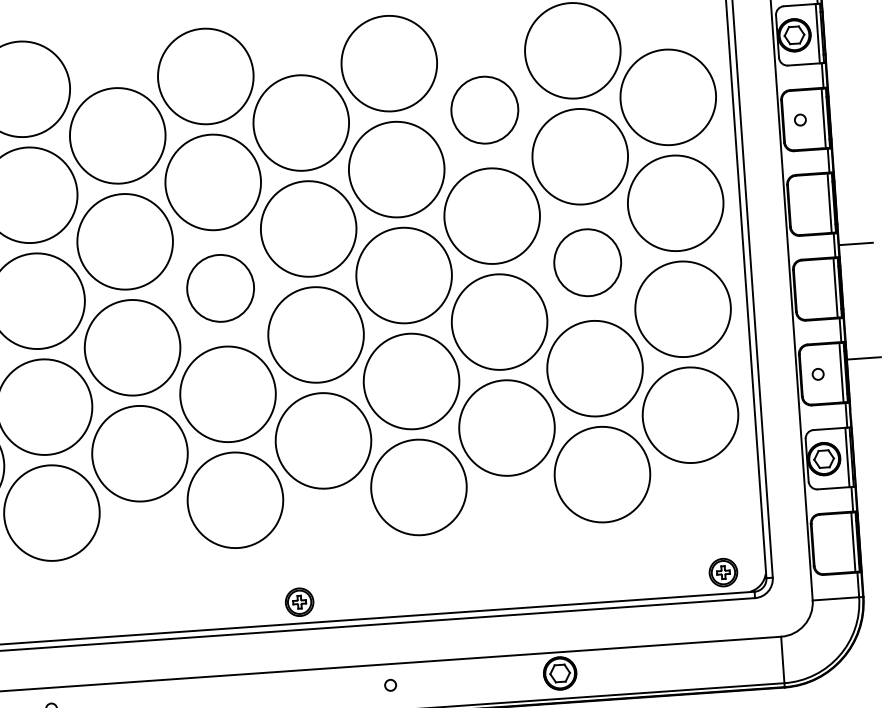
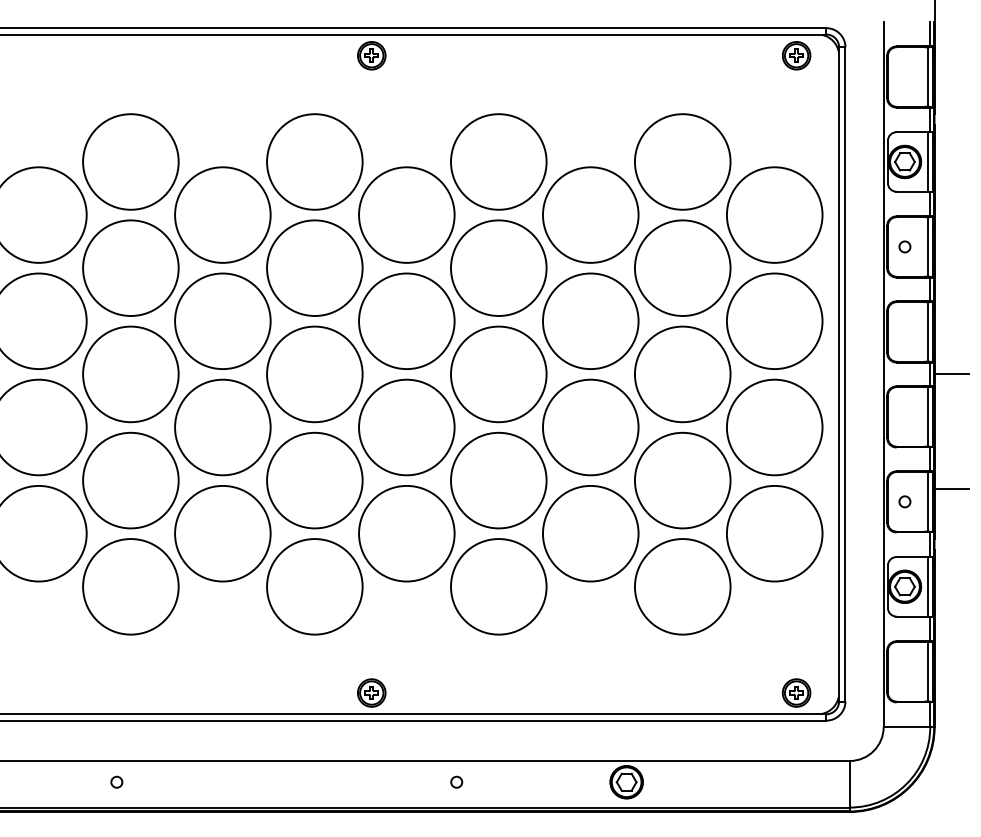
circle: (484, 109) -> (590, 214), size x1.43
circle: (587, 262) -> (682, 374), size x1.43
circle: (220, 288) -> (314, 374), size x1.43

